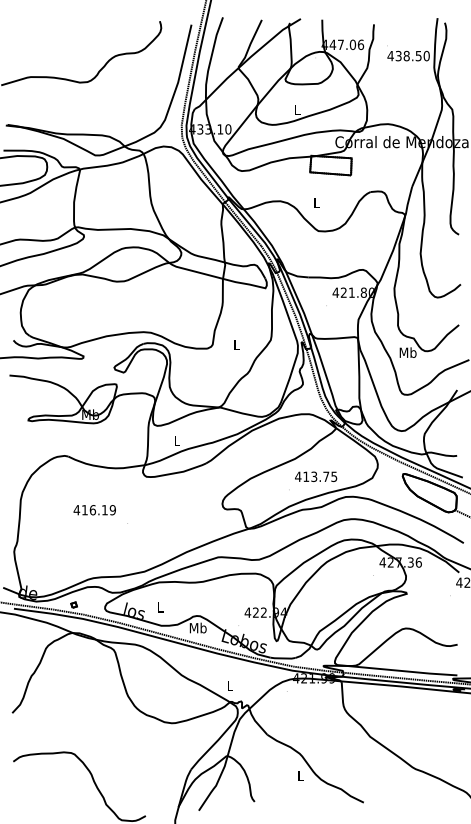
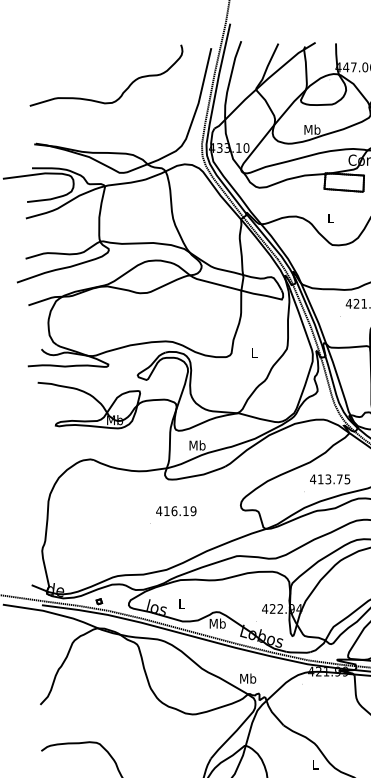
text: (297, 109) -> (312, 129), L -> Mb
text: (176, 441) -> (196, 445), L -> Mb
text: (94, 510) -> (176, 511), moved
text: (229, 685) -> (247, 678), L -> Mb

